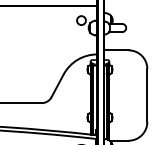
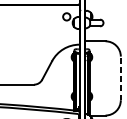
line: (147, 95) -> (120, 78), solid -> dashed

